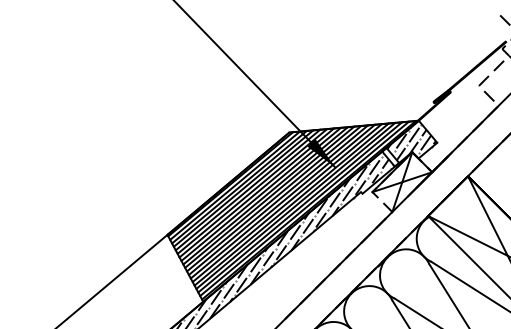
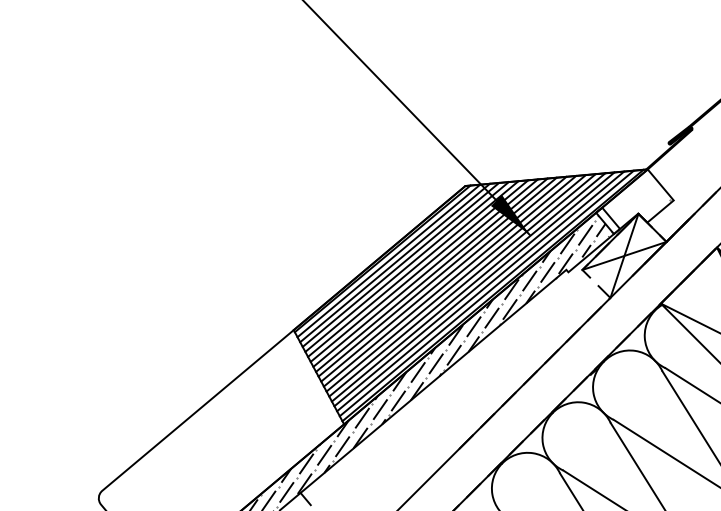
hatch: (411, 142) -> (637, 200), removed

